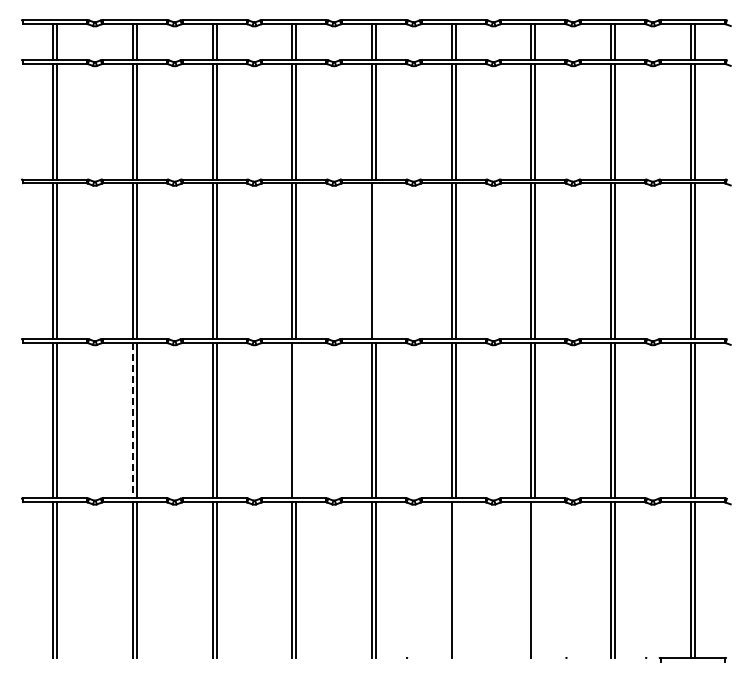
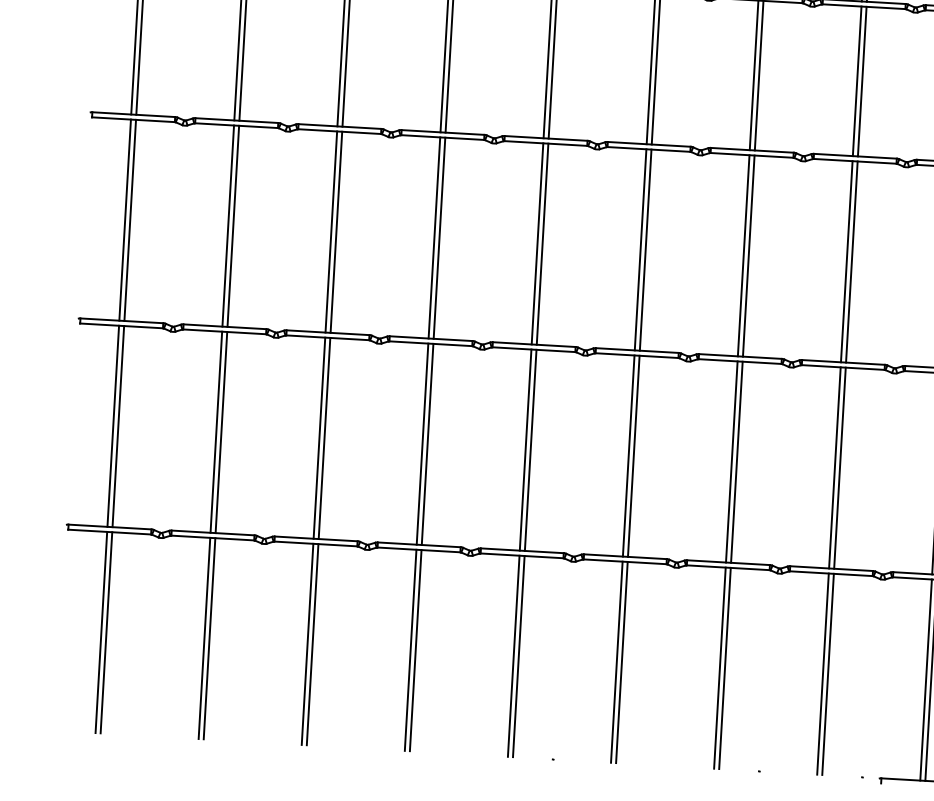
line: (375, 261) -> (541, 244), added
line: (132, 420) -> (215, 432), dashed -> solid
line: (296, 420) -> (427, 444), added
line: (455, 579) -> (621, 661), added
line: (535, 579) -> (725, 667), added

